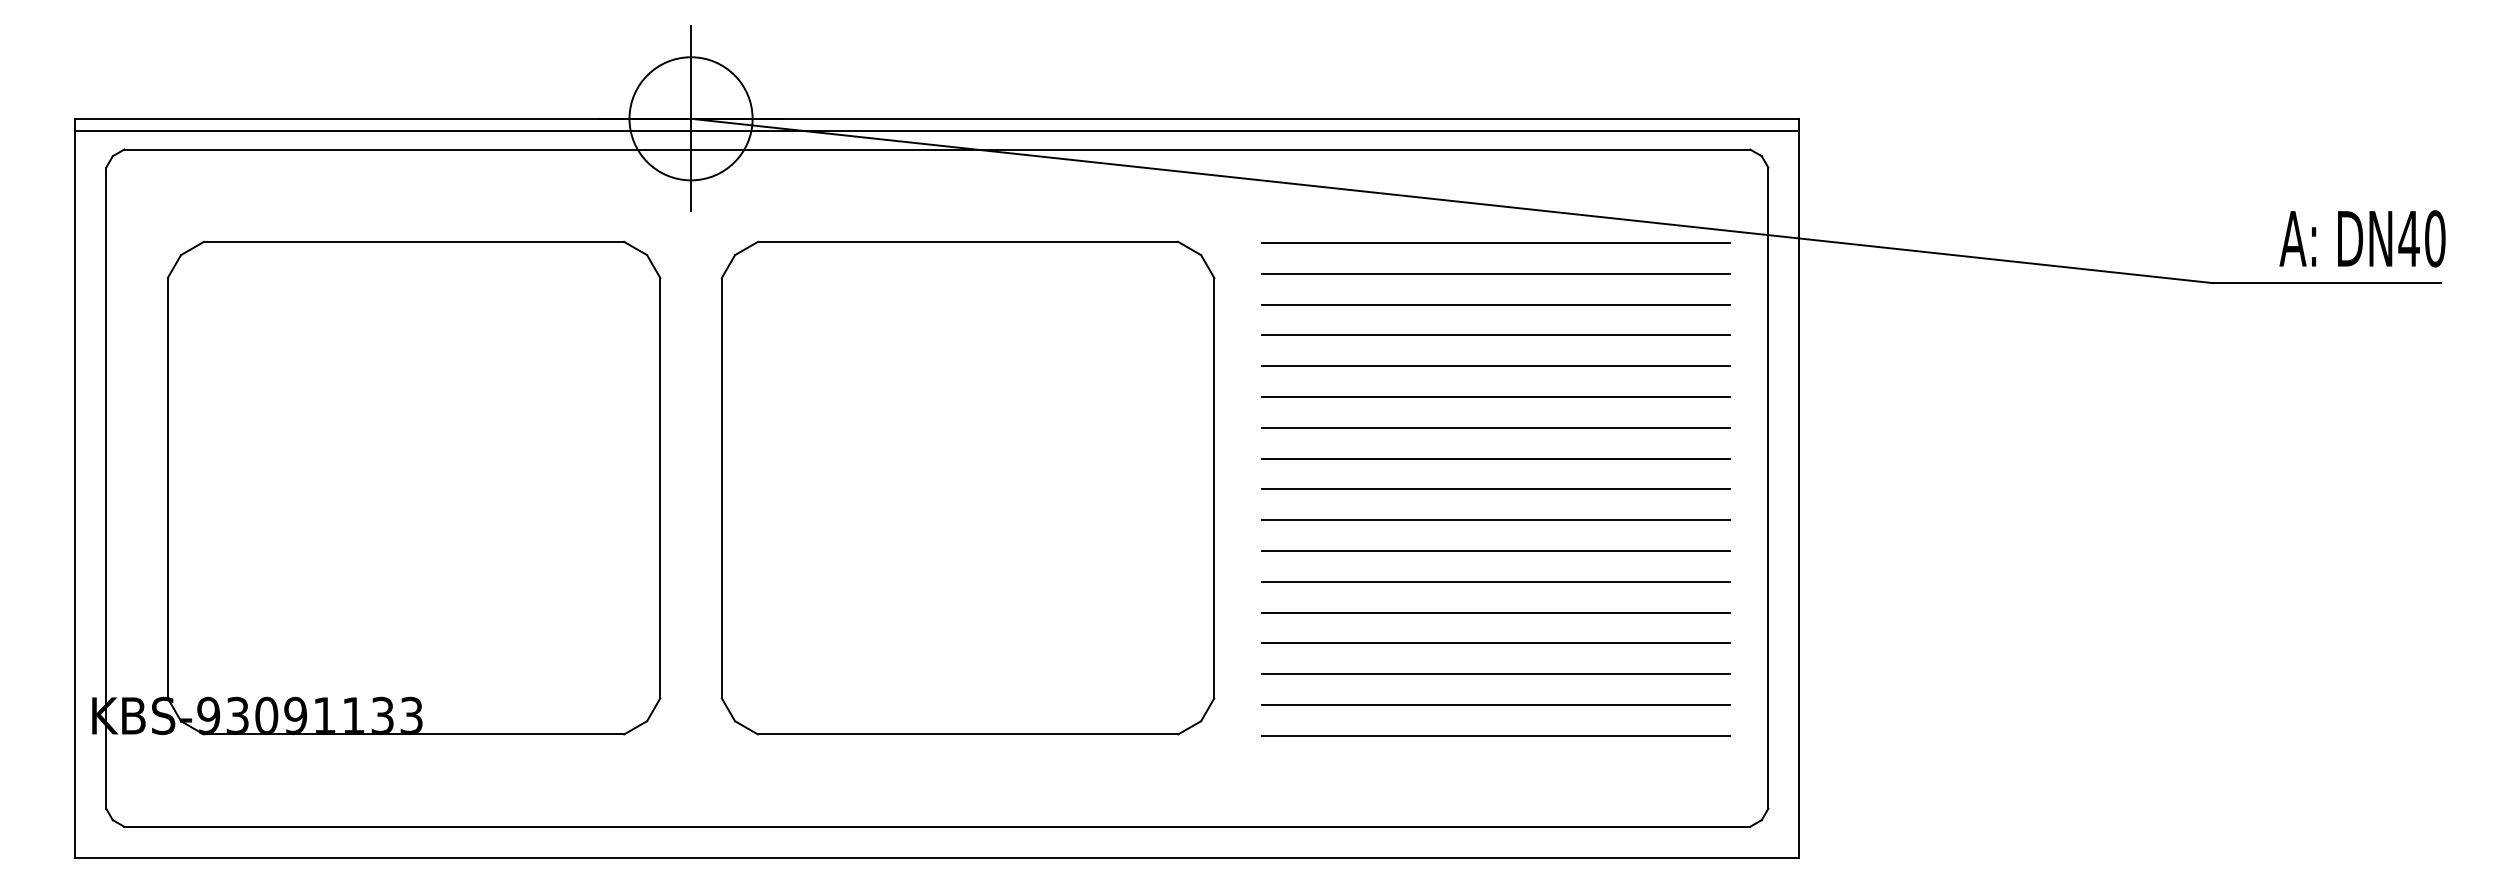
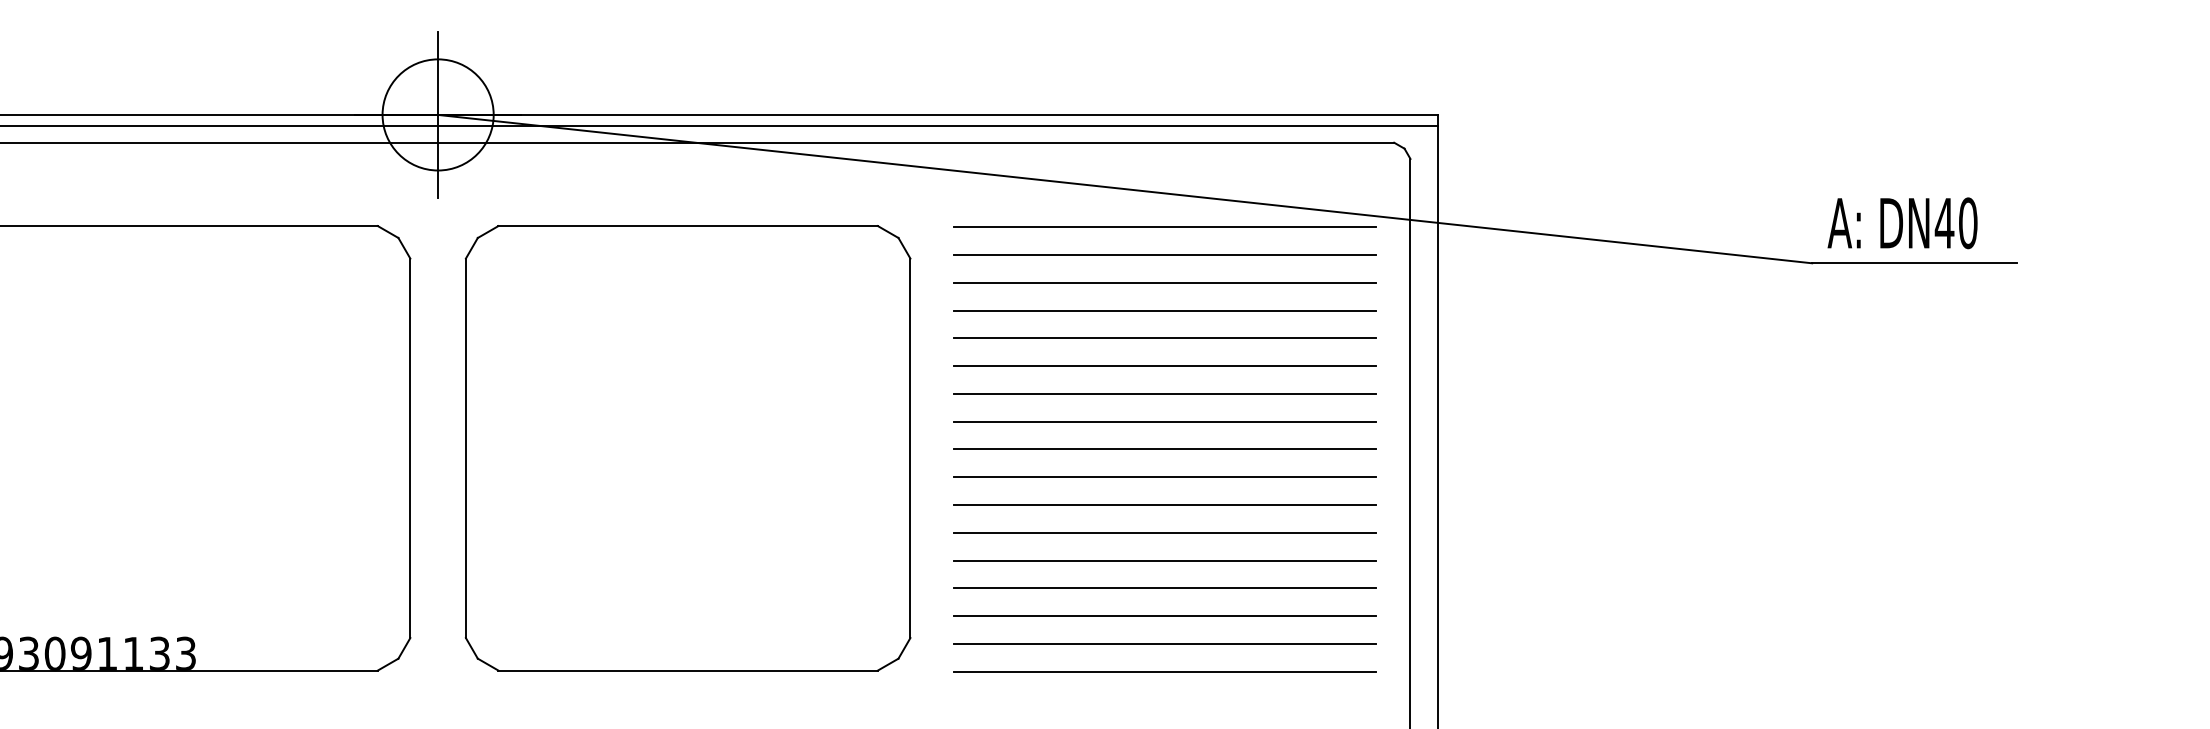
text: (2362, 238) -> (1902, 222), moved

